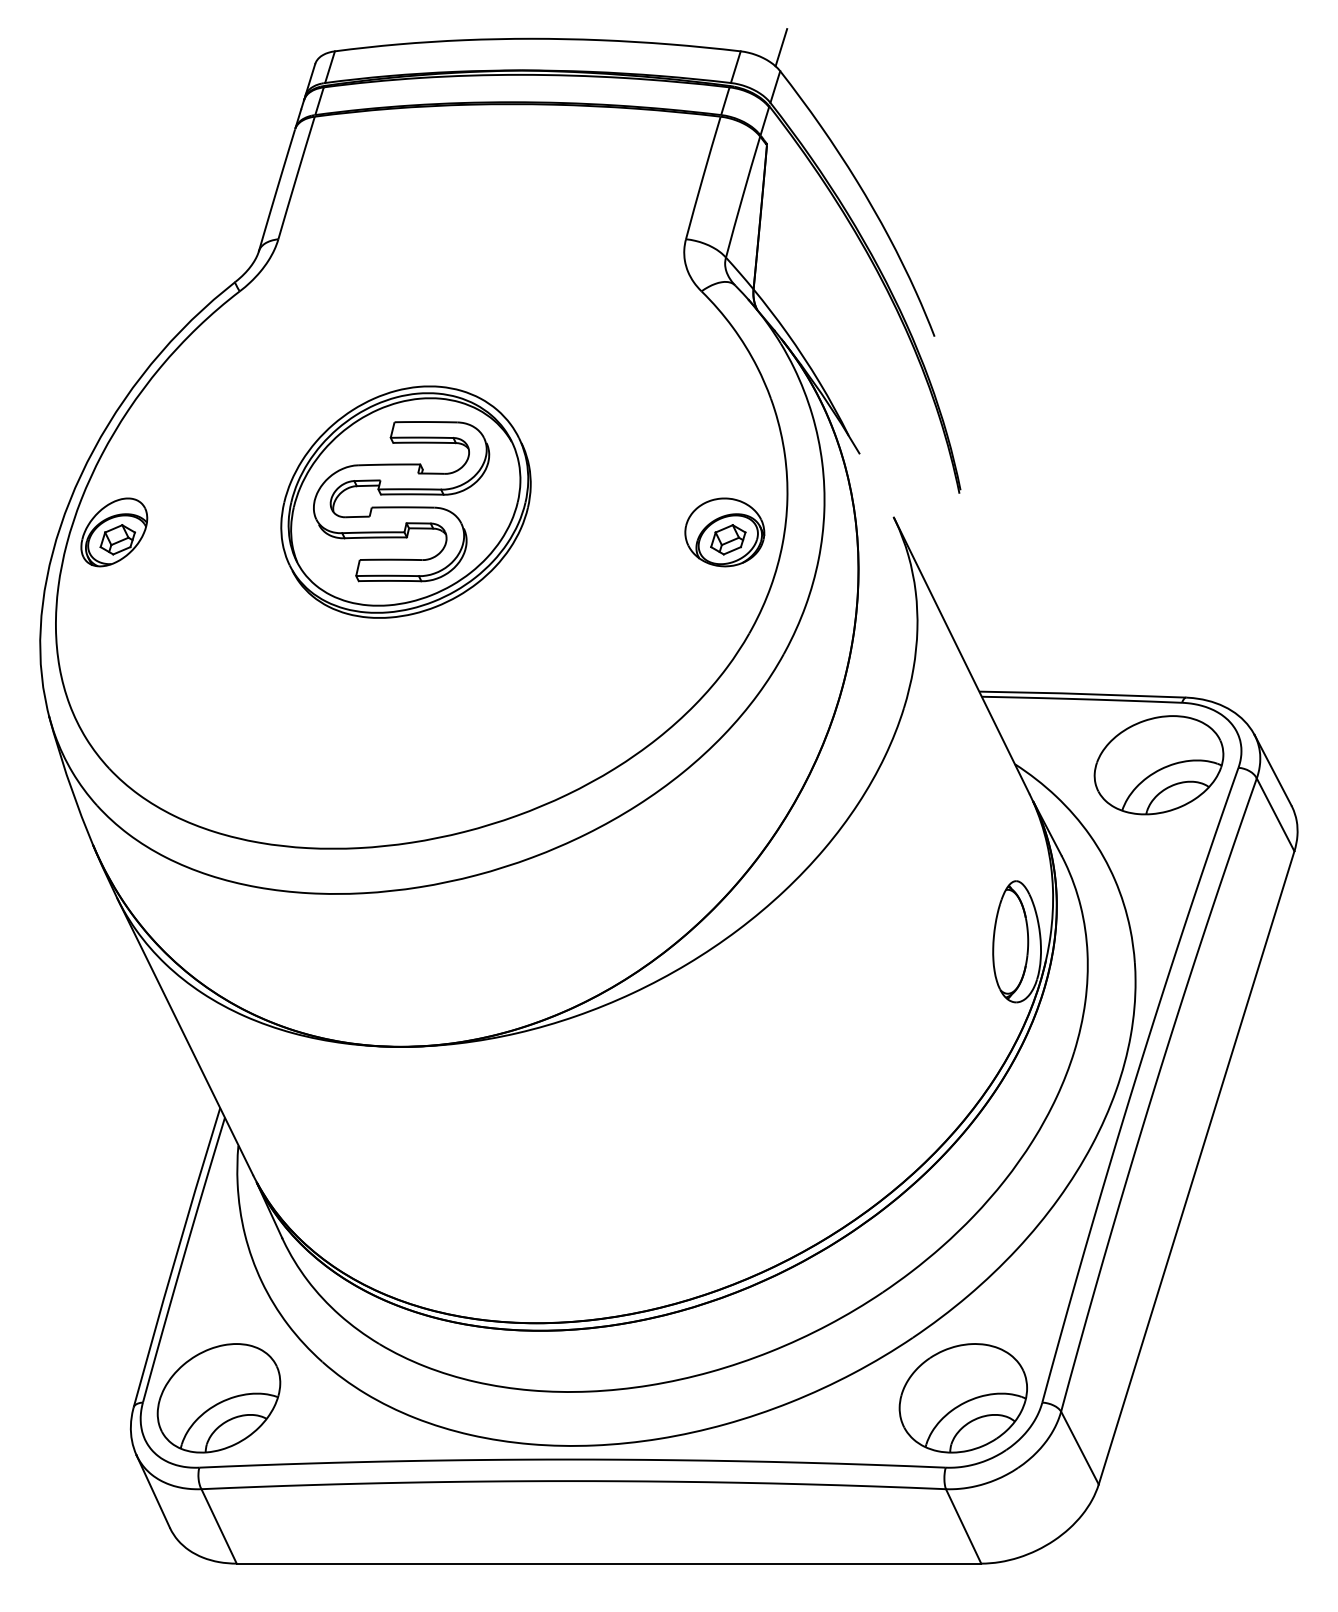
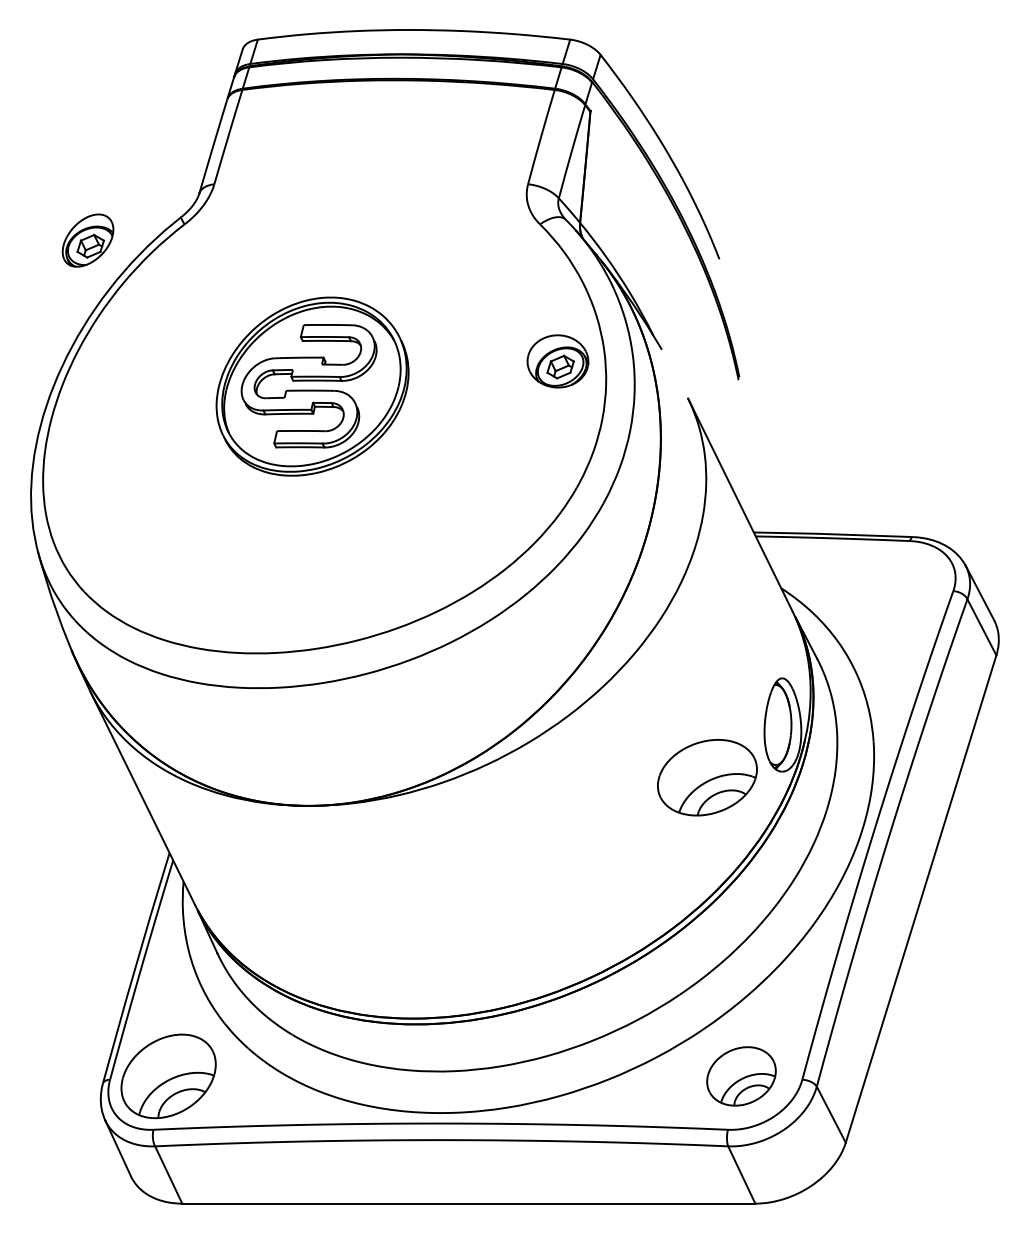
line: (781, 47) -> (601, 36), removed
part: (114, 532) -> (88, 240), moved
part: (724, 532) -> (557, 361), moved
part: (1158, 765) -> (707, 777), moved
part: (962, 1398) -> (740, 1076), size x0.7

